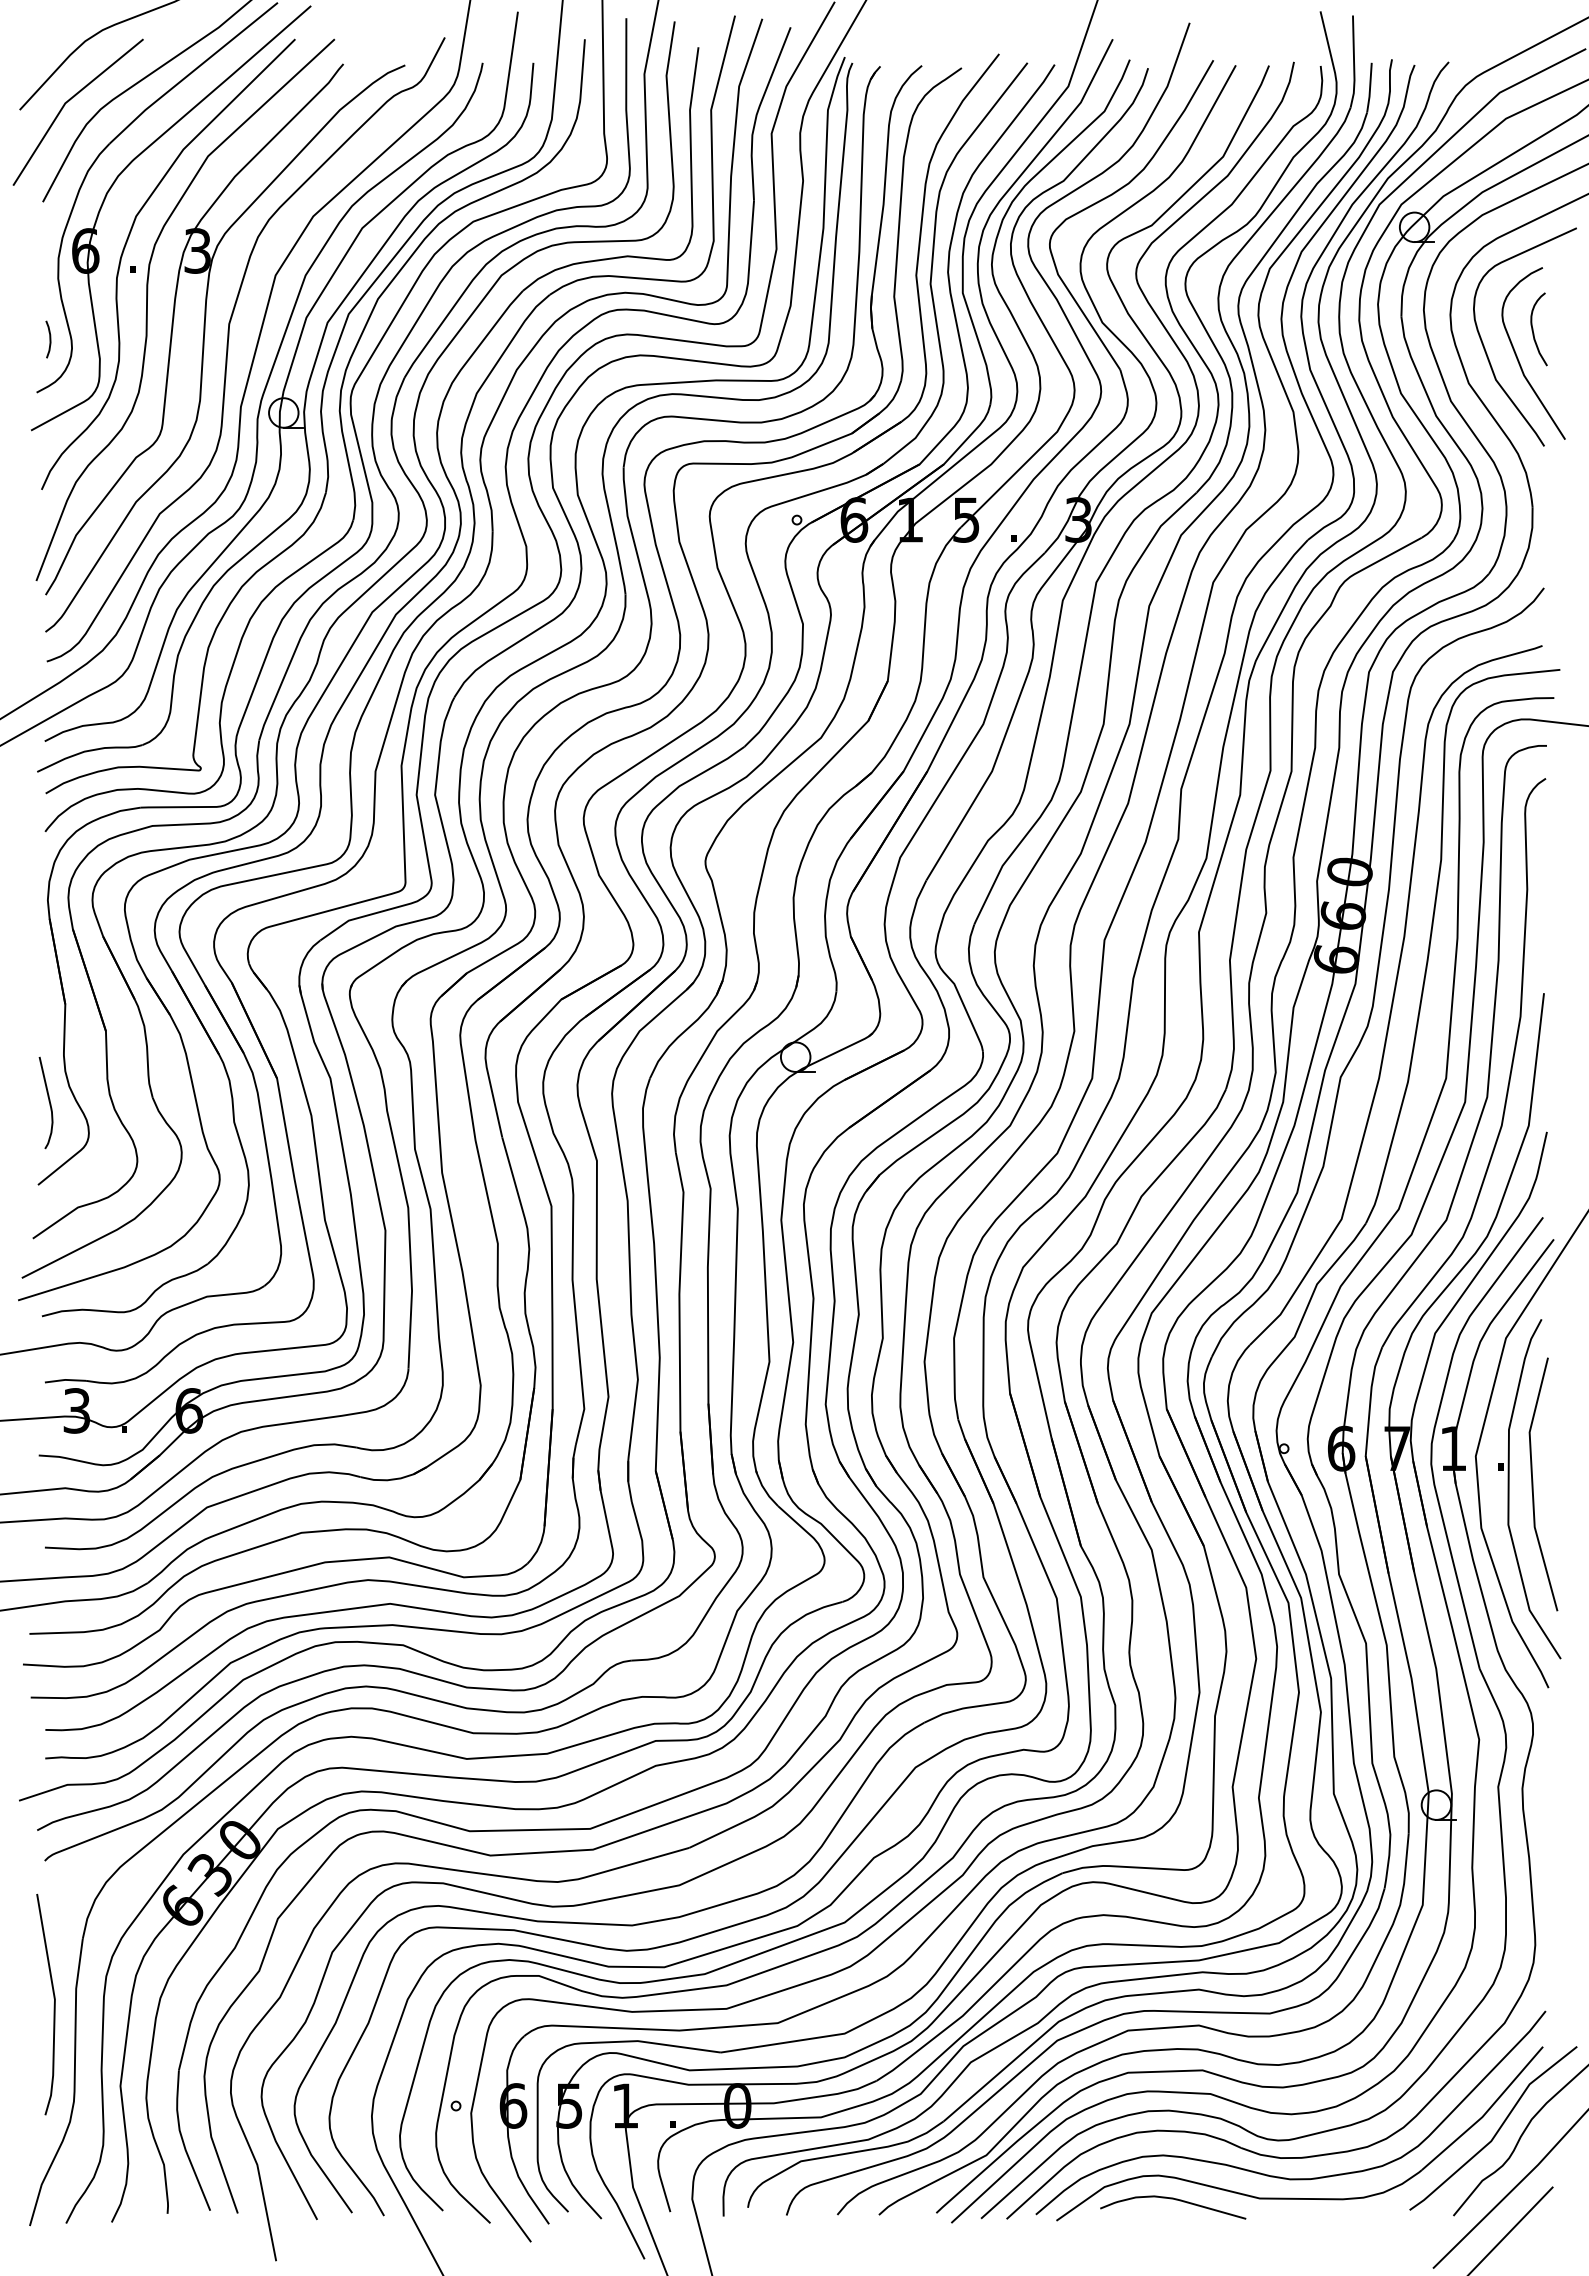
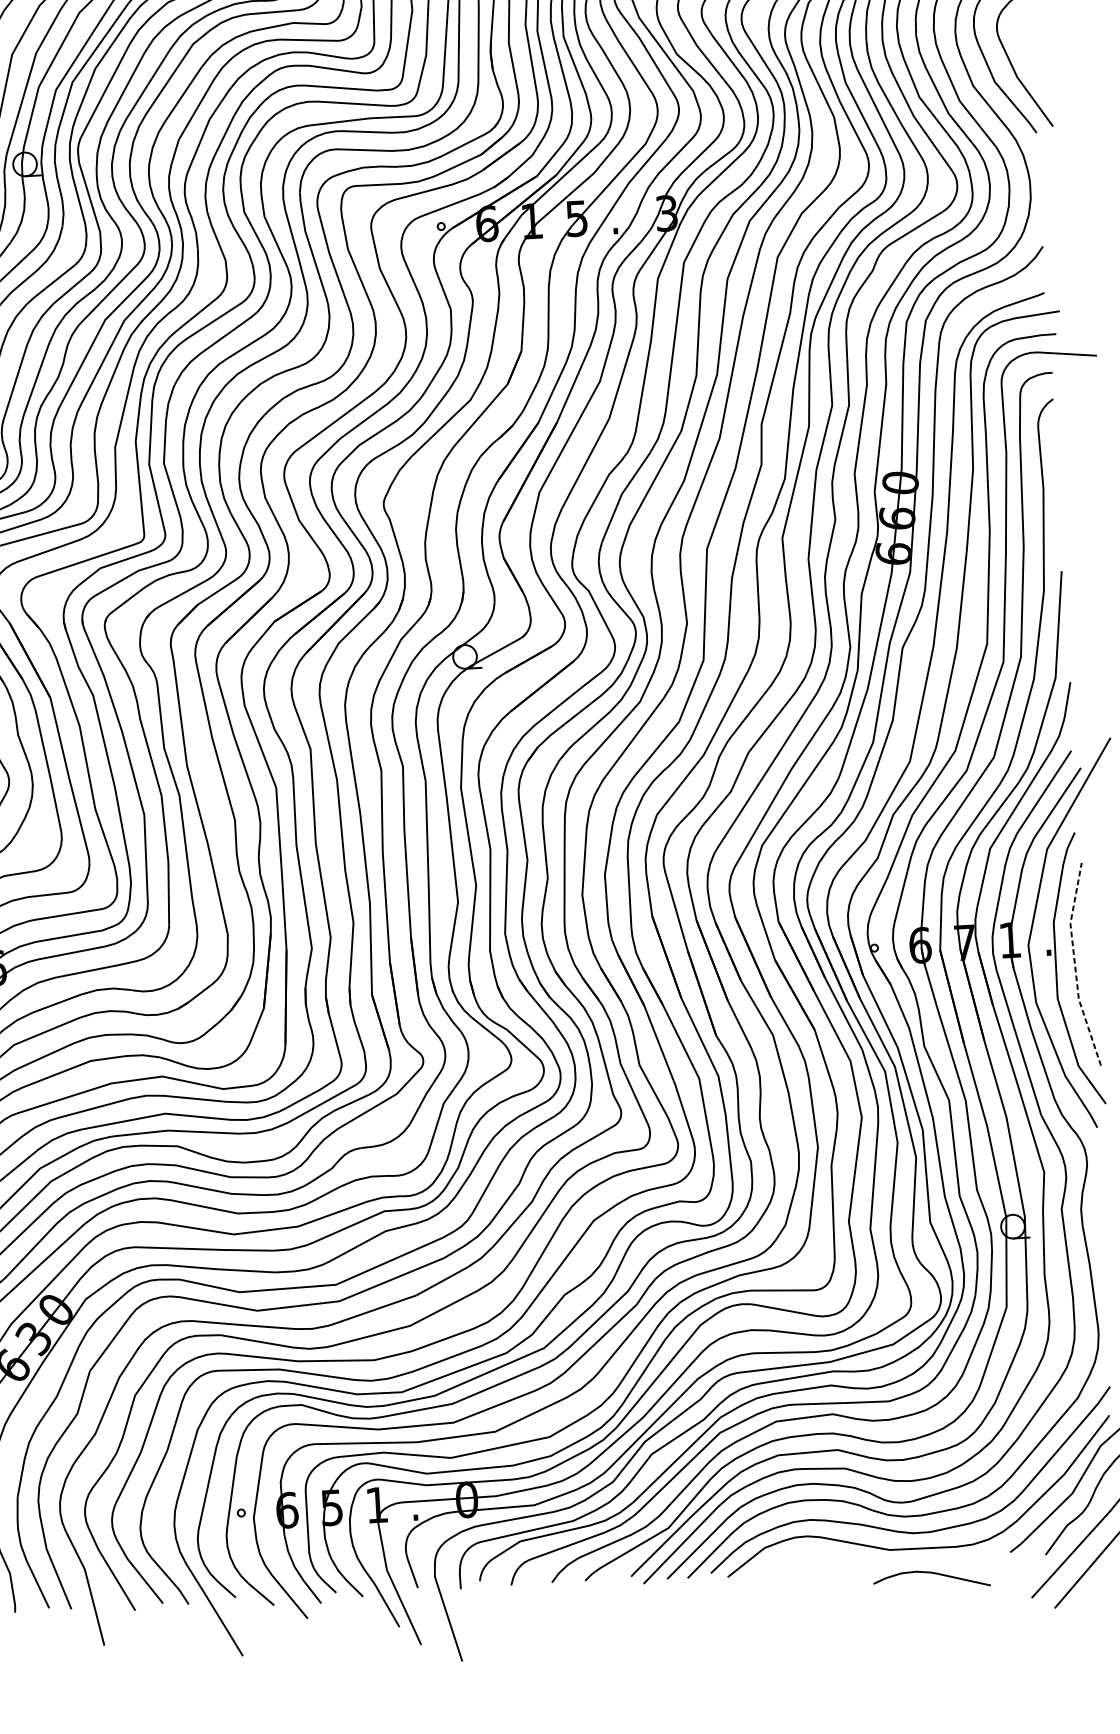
curve: (1533, 329) -> (1022, 39), removed
line: (1532, 1485) -> (1075, 966), solid -> dashed
curve: (1175, 2200) -> (933, 1574), moved

